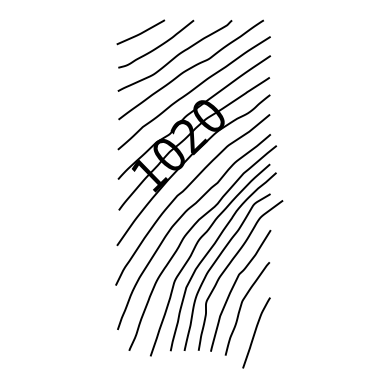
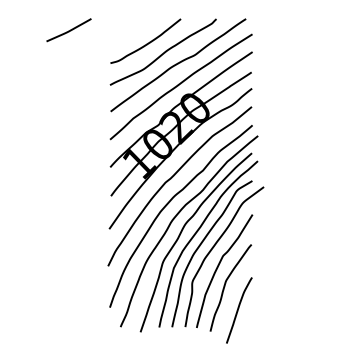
curve: (140, 32) -> (68, 30), moved

